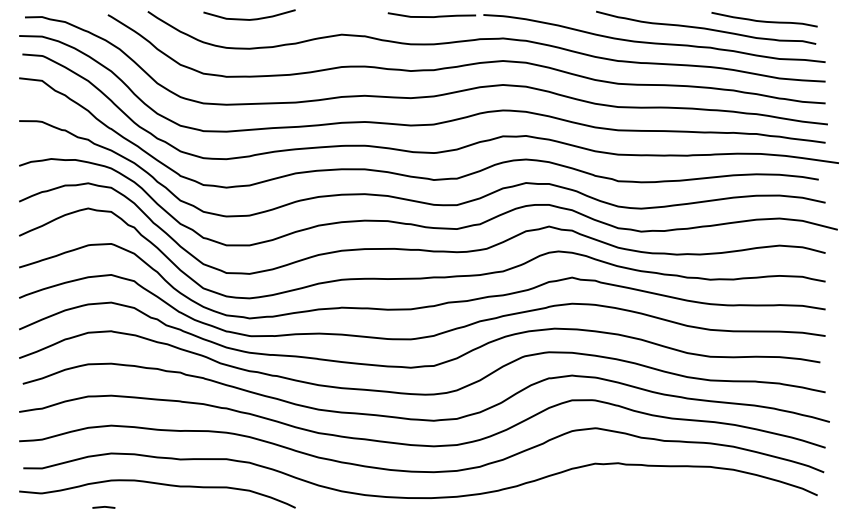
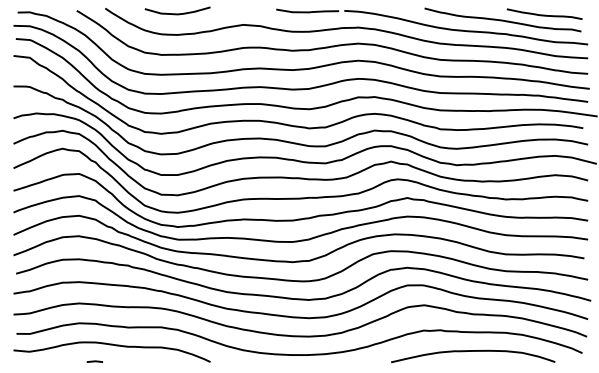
curve: (664, 493) -> (473, 351), added
line: (103, 507) -> (94, 361), moved

